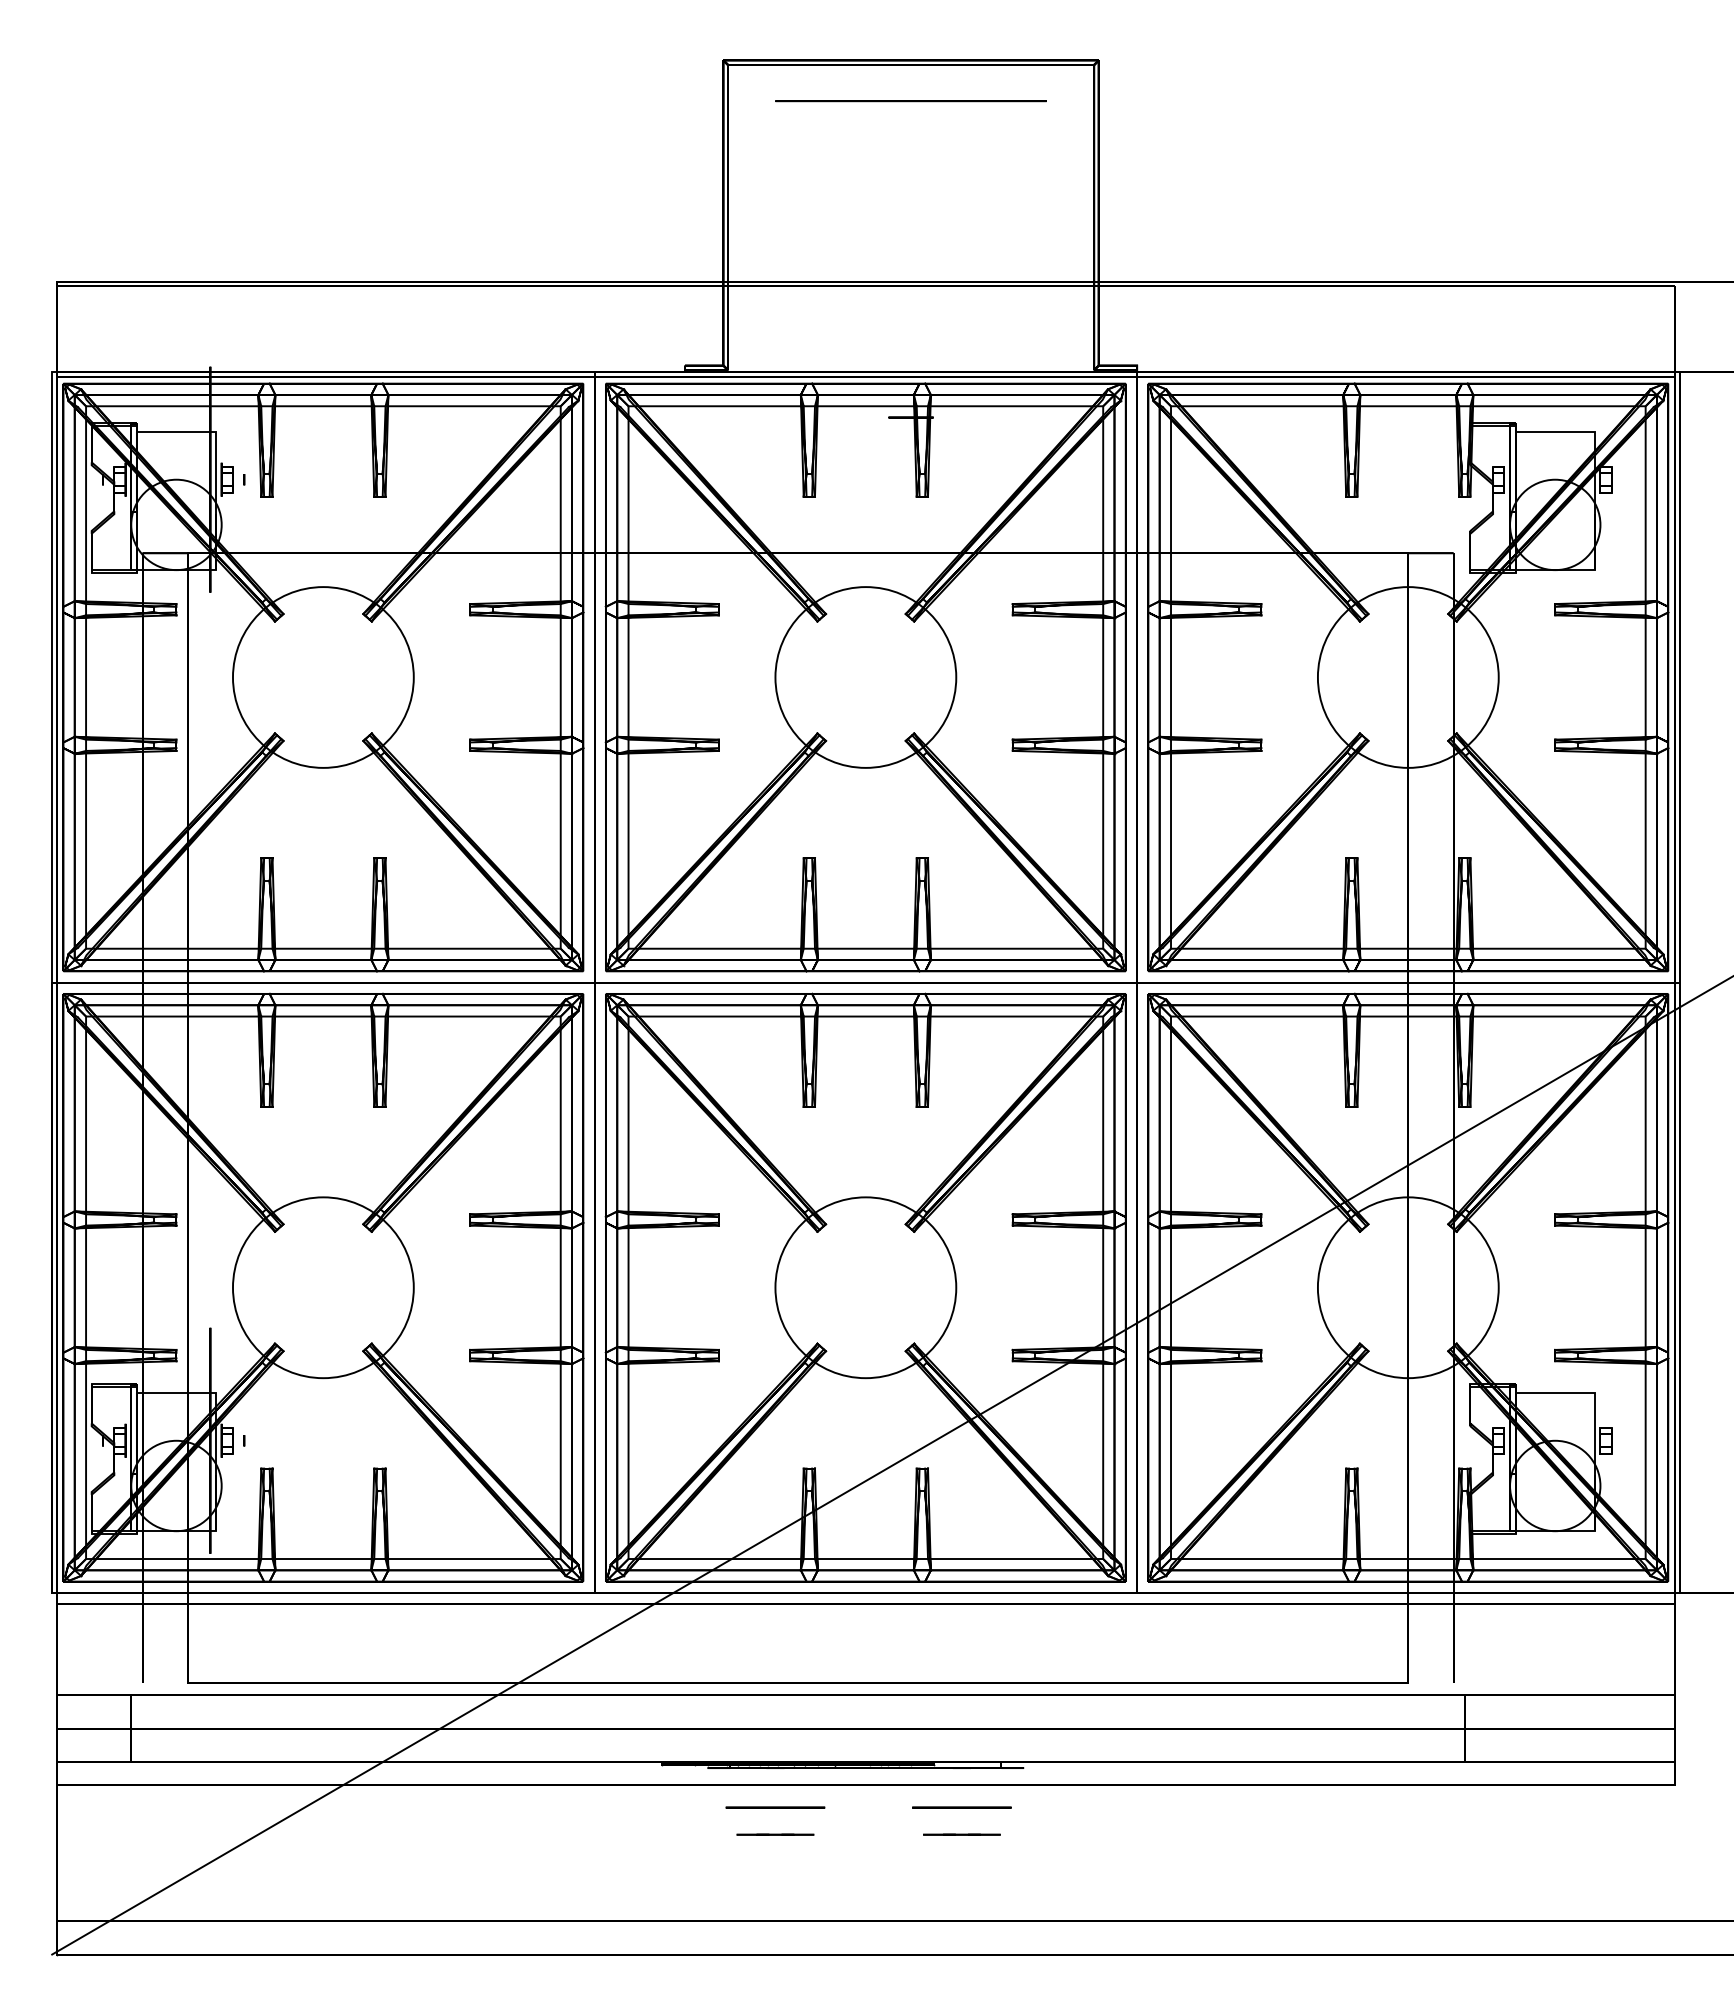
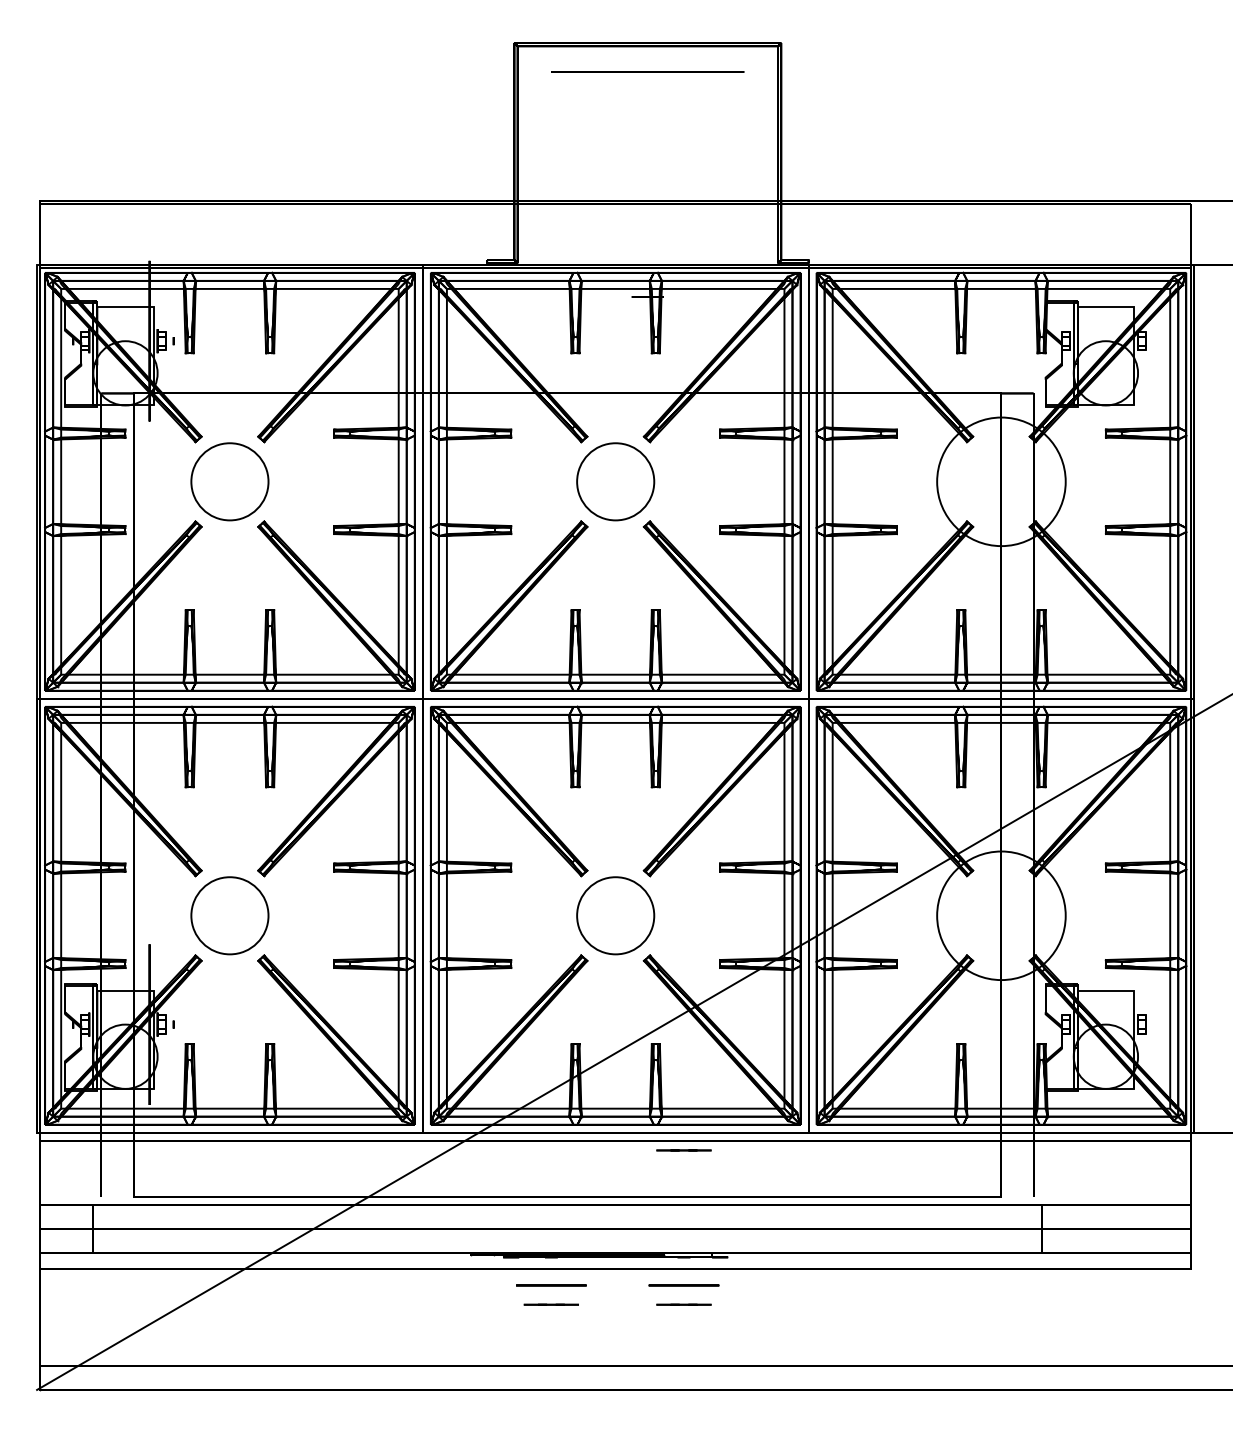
circle: (322, 677) -> (229, 481), size x0.6
circle: (865, 677) -> (615, 481), size x0.6
circle: (322, 1287) -> (229, 915), size x0.6
circle: (865, 1287) -> (615, 915), size x0.6
line: (961, 1617) -> (683, 1150), added

